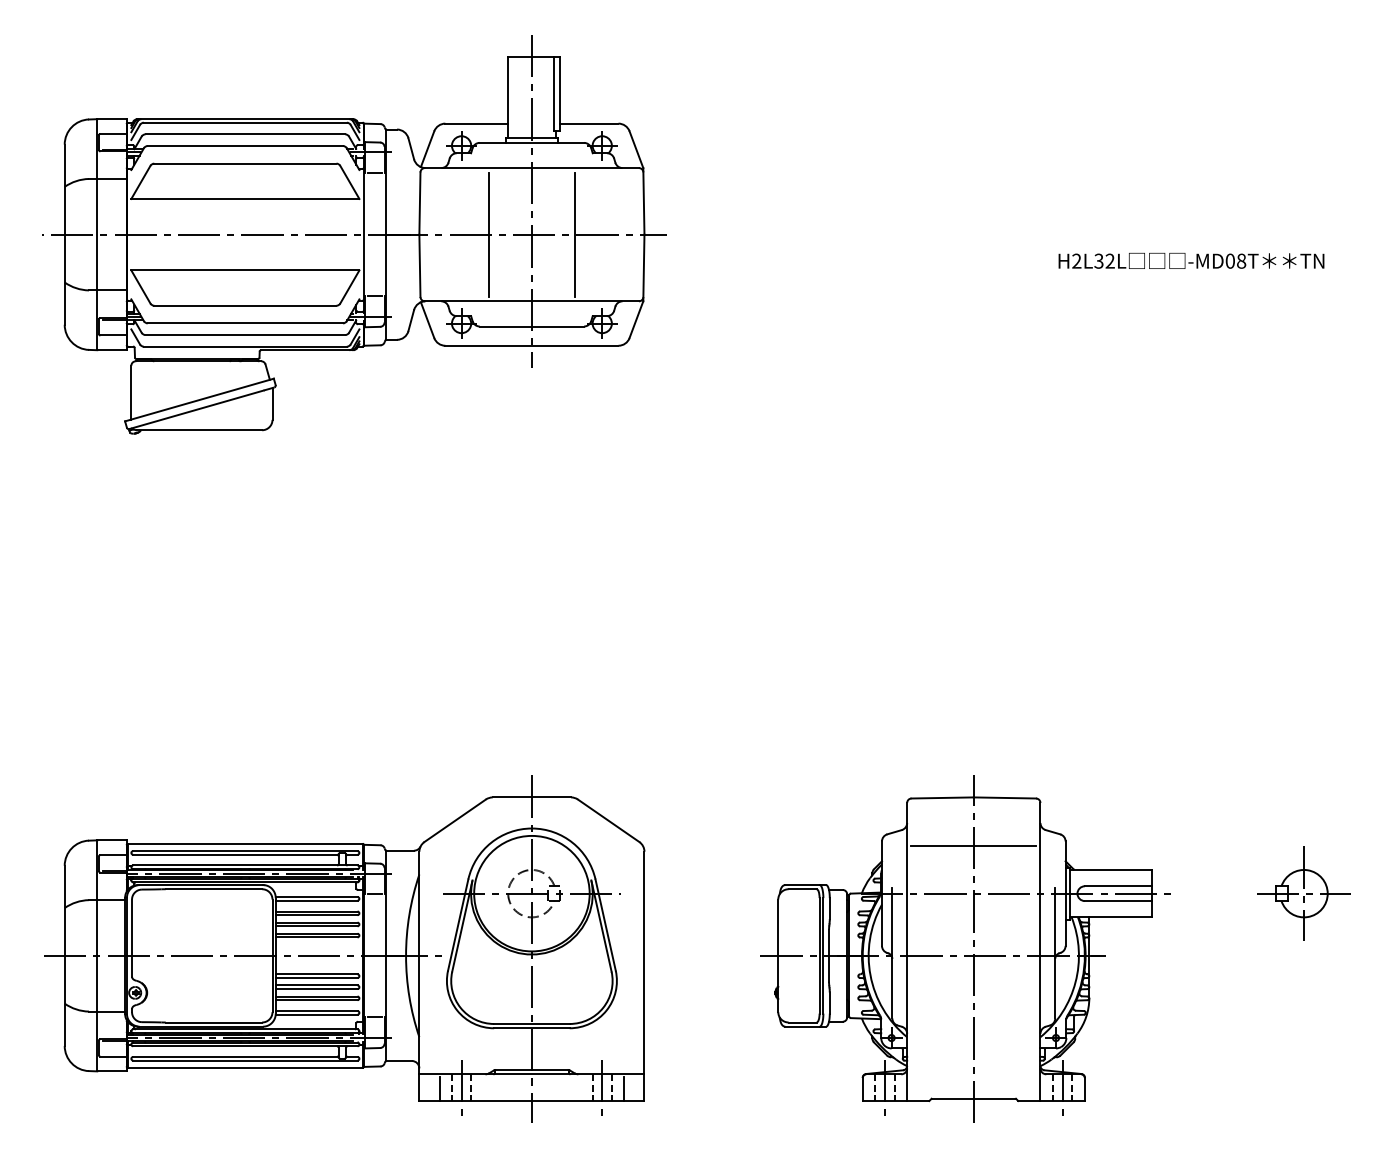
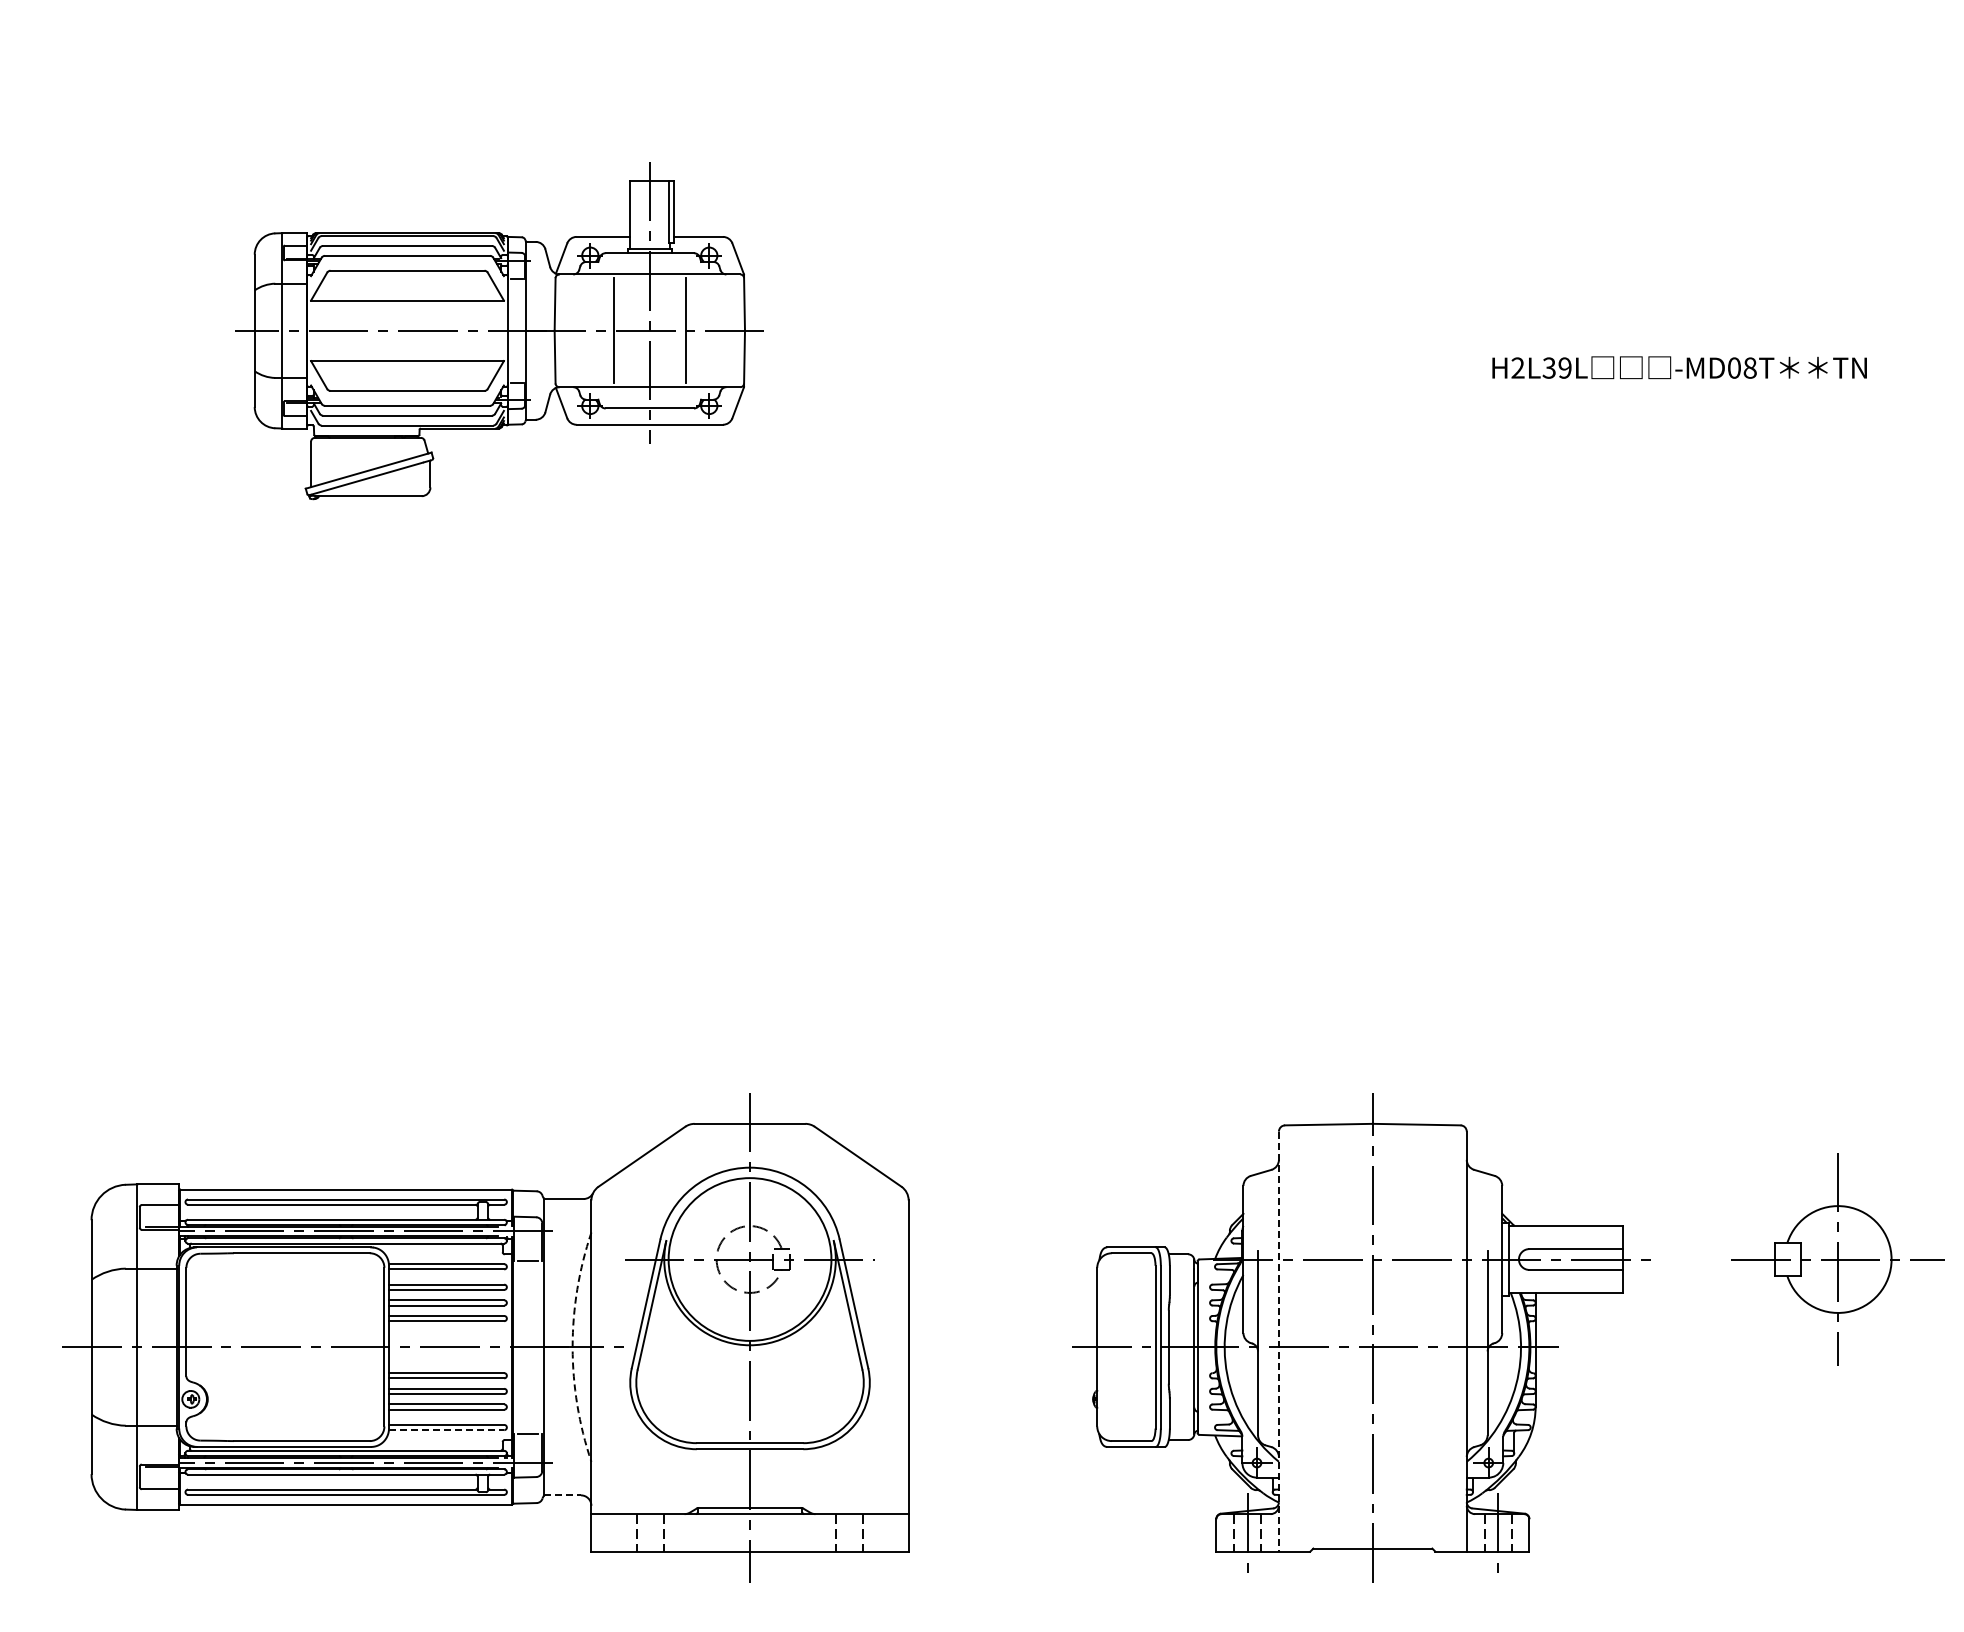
part: (354, 234) -> (499, 330), size x0.6
text: (1109, 260) -> (1564, 367), H2L32L -> H2L39L
line: (973, 845) -> (1372, 1191), removed
part: (1304, 893) -> (1838, 1259), size x1.6
line: (906, 952) -> (1278, 1342), solid -> dashed
arc: (405, 956) -> (572, 1347), solid -> dashed
line: (316, 1014) -> (446, 1430), solid -> dashed
line: (399, 1061) -> (563, 1495), solid -> dashed
line: (461, 1087) -> (650, 1532), removed
line: (602, 1087) -> (849, 1532), removed
line: (440, 1088) -> (620, 1534), removed
line: (623, 1088) -> (879, 1534), removed

